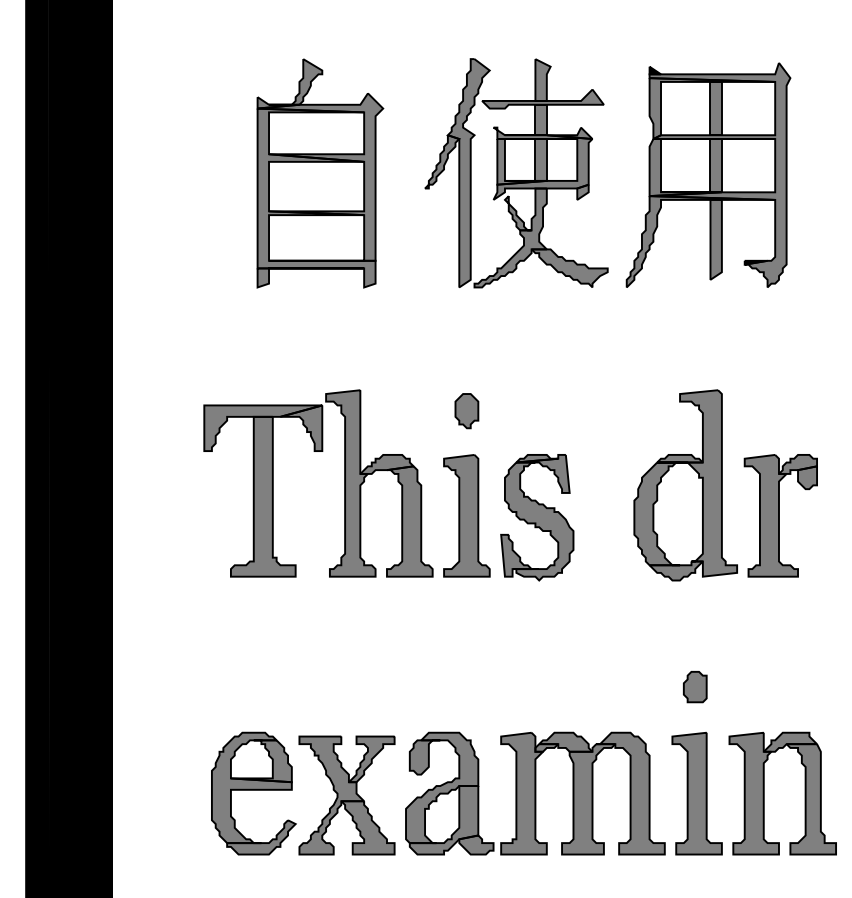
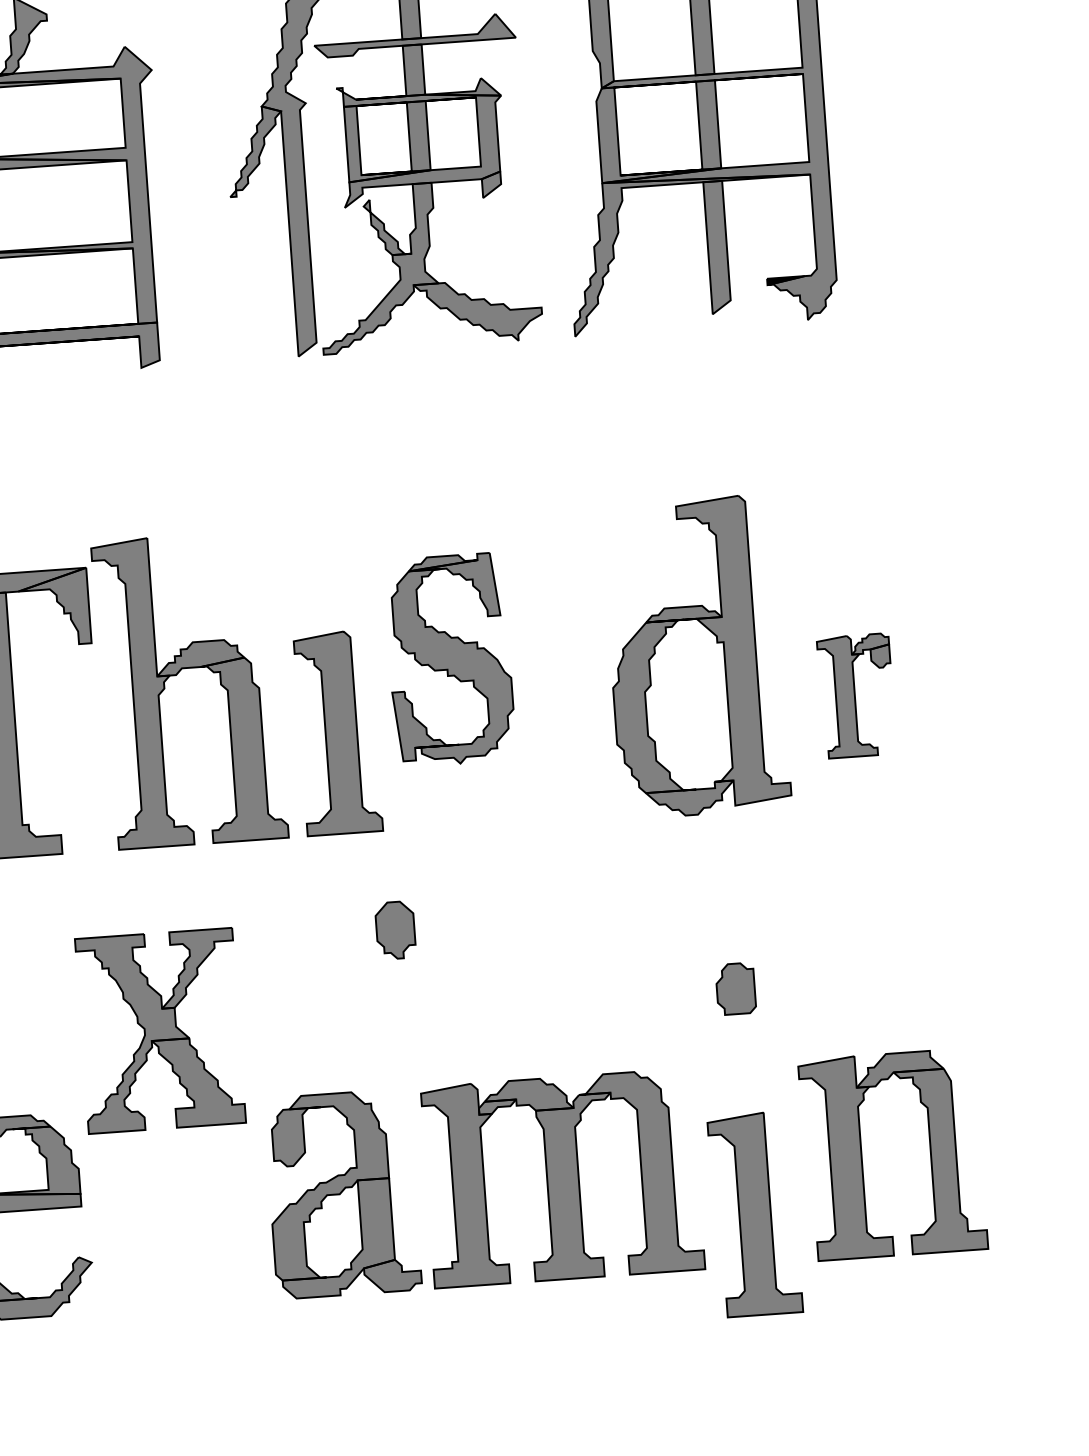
part: (466, 411) -> (394, 931), moved
part: (780, 515) -> (856, 695), size x0.6
part: (537, 517) -> (450, 659), moved
part: (696, 793) -> (754, 1214), moved
part: (346, 795) -> (159, 1030), moved

